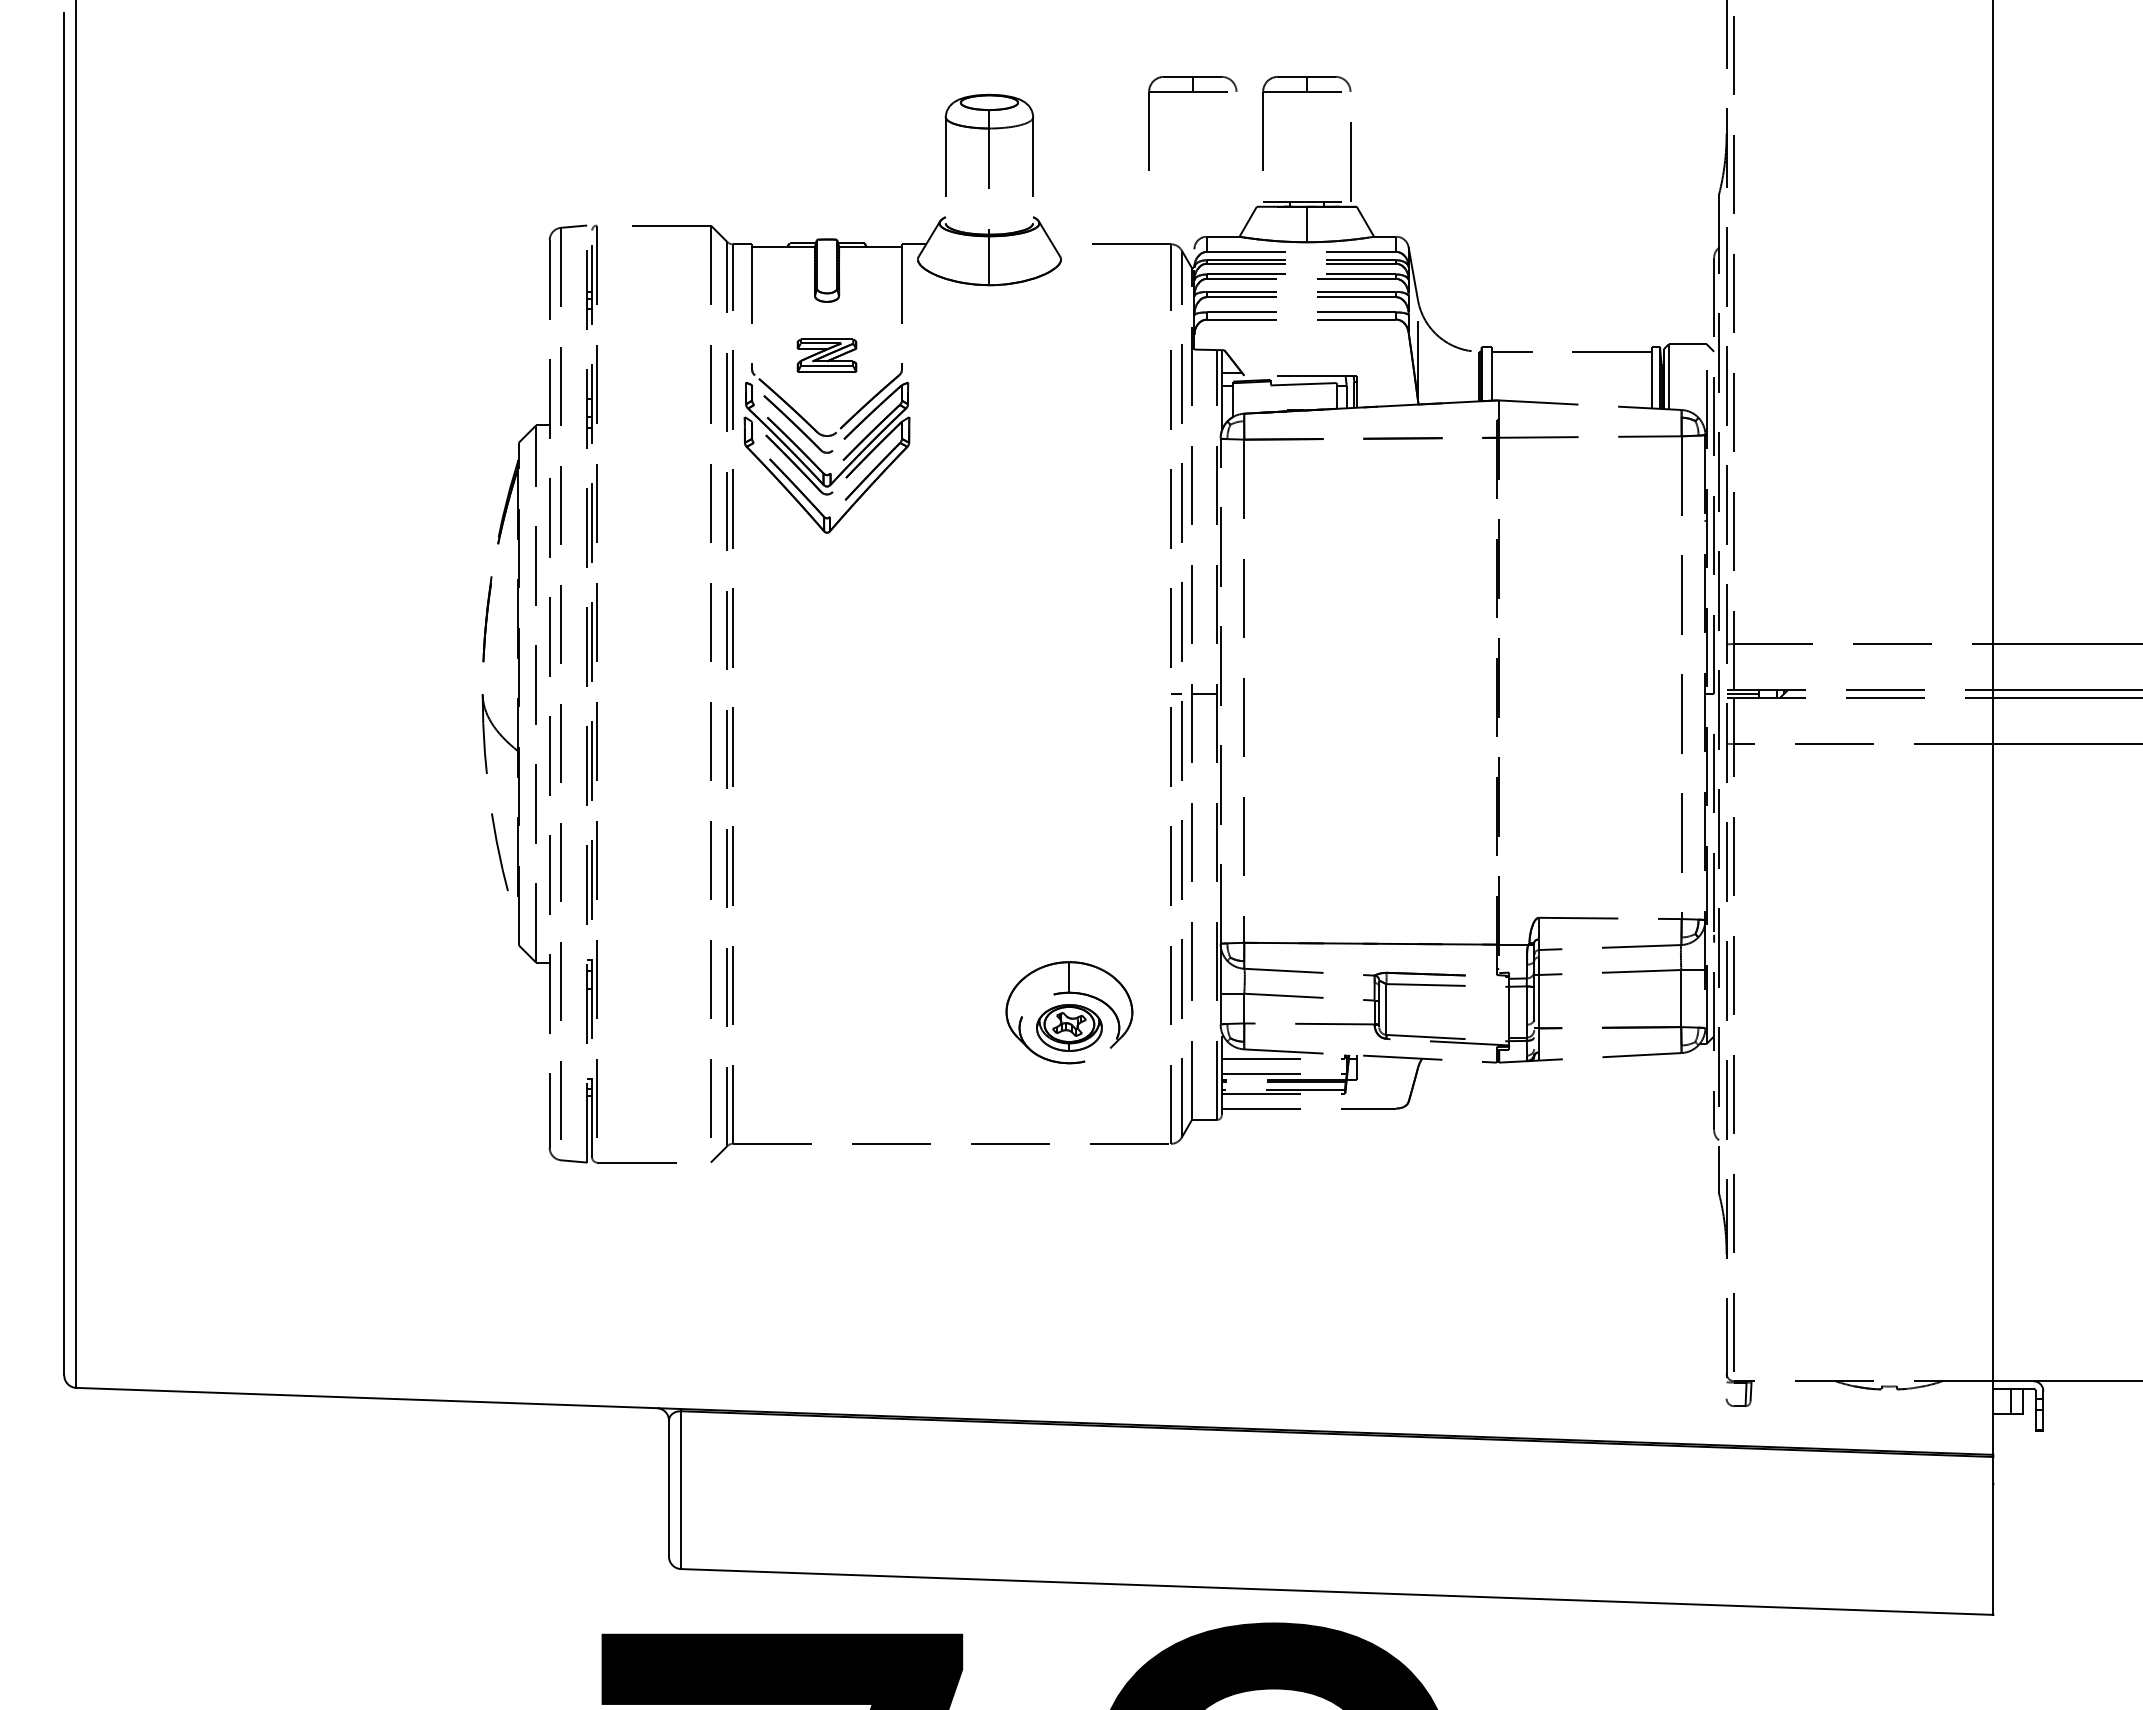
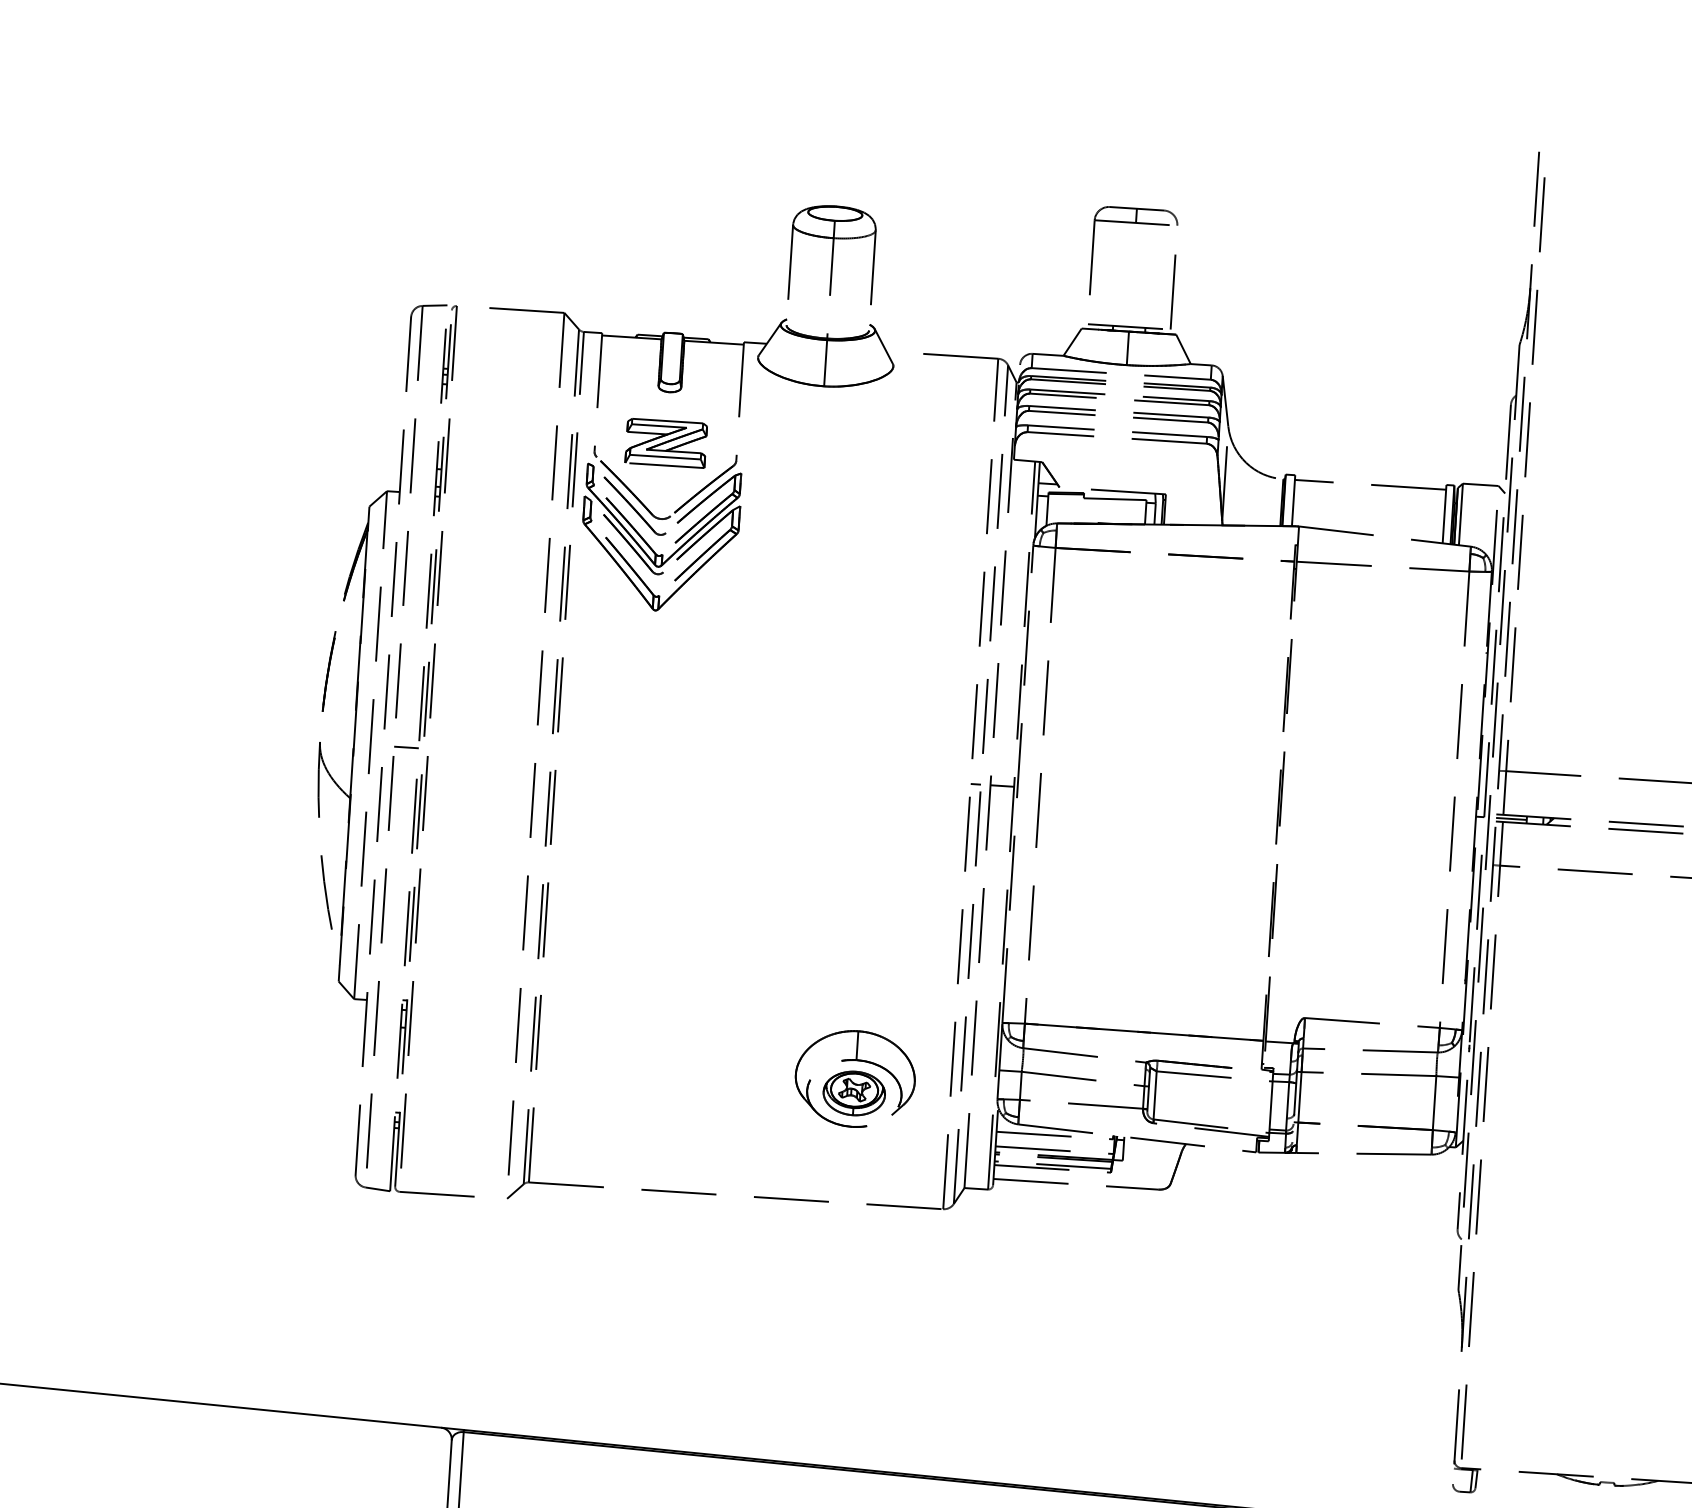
part: (1192, 92) -> (1027, 216), removed
part: (826, 355) -> (665, 442), size x1.43
line: (574, 694) -> (406, 747), added

